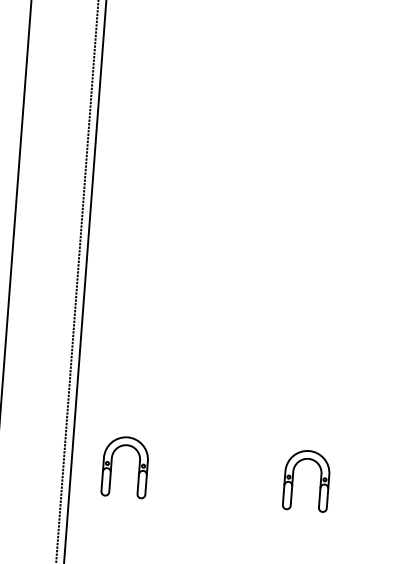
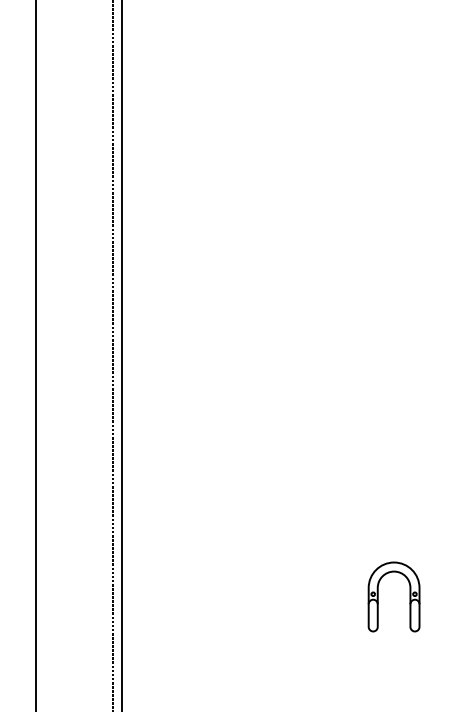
part: (111, 465) -> (168, 596), removed

